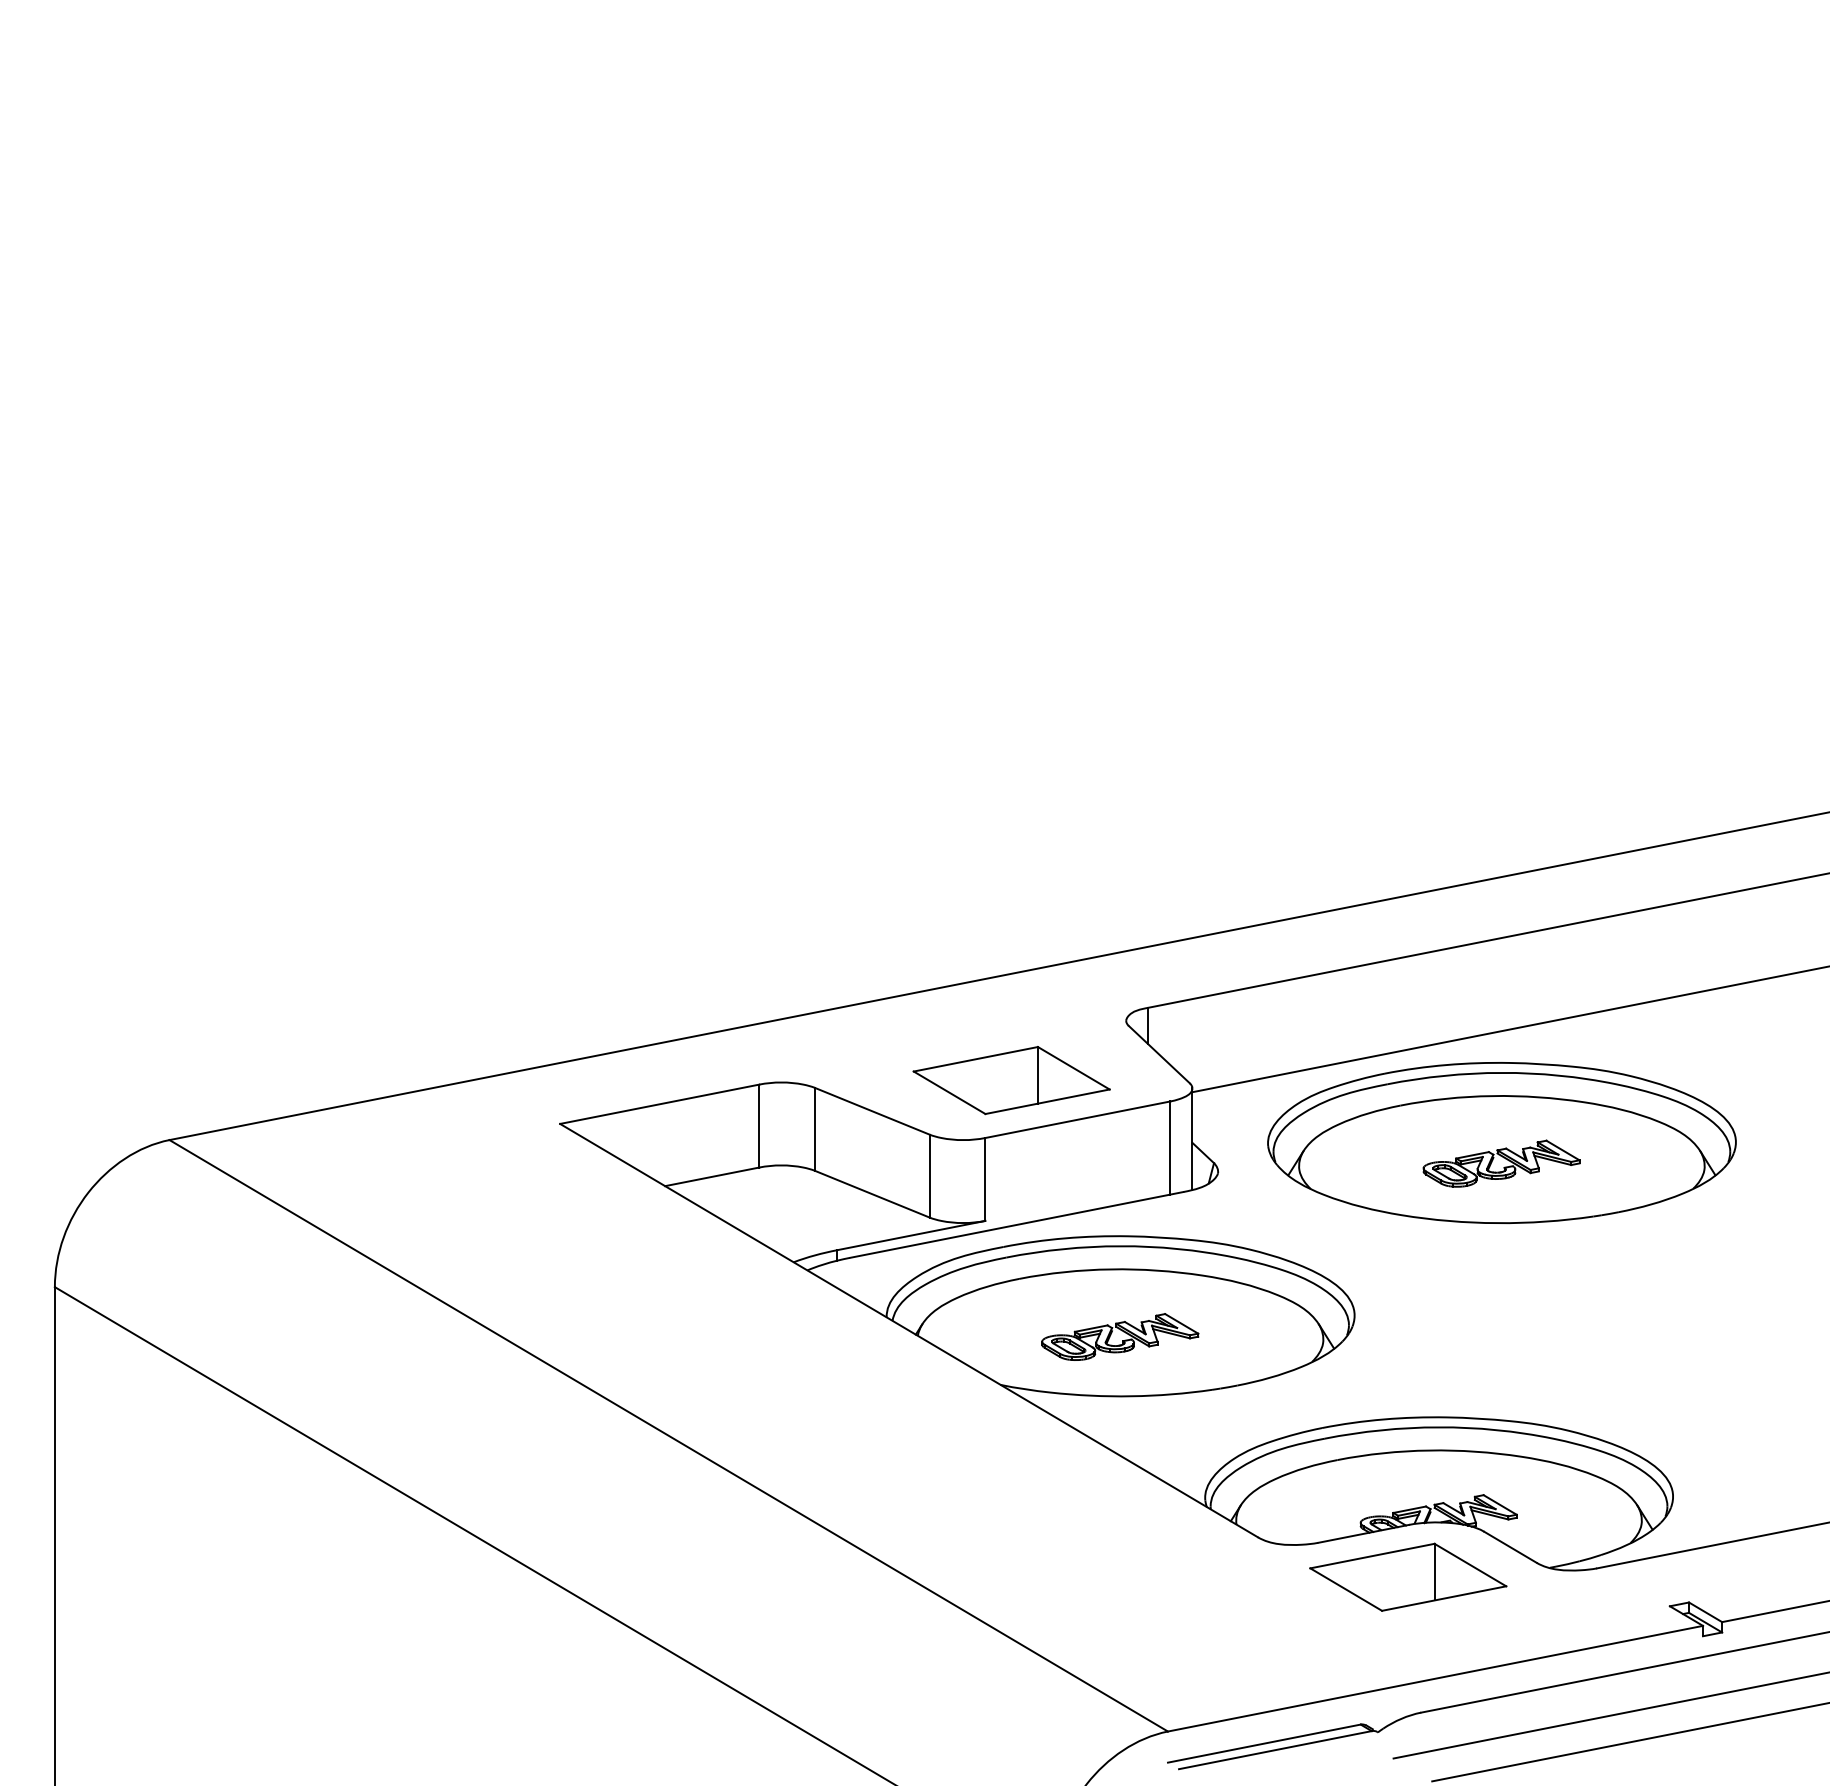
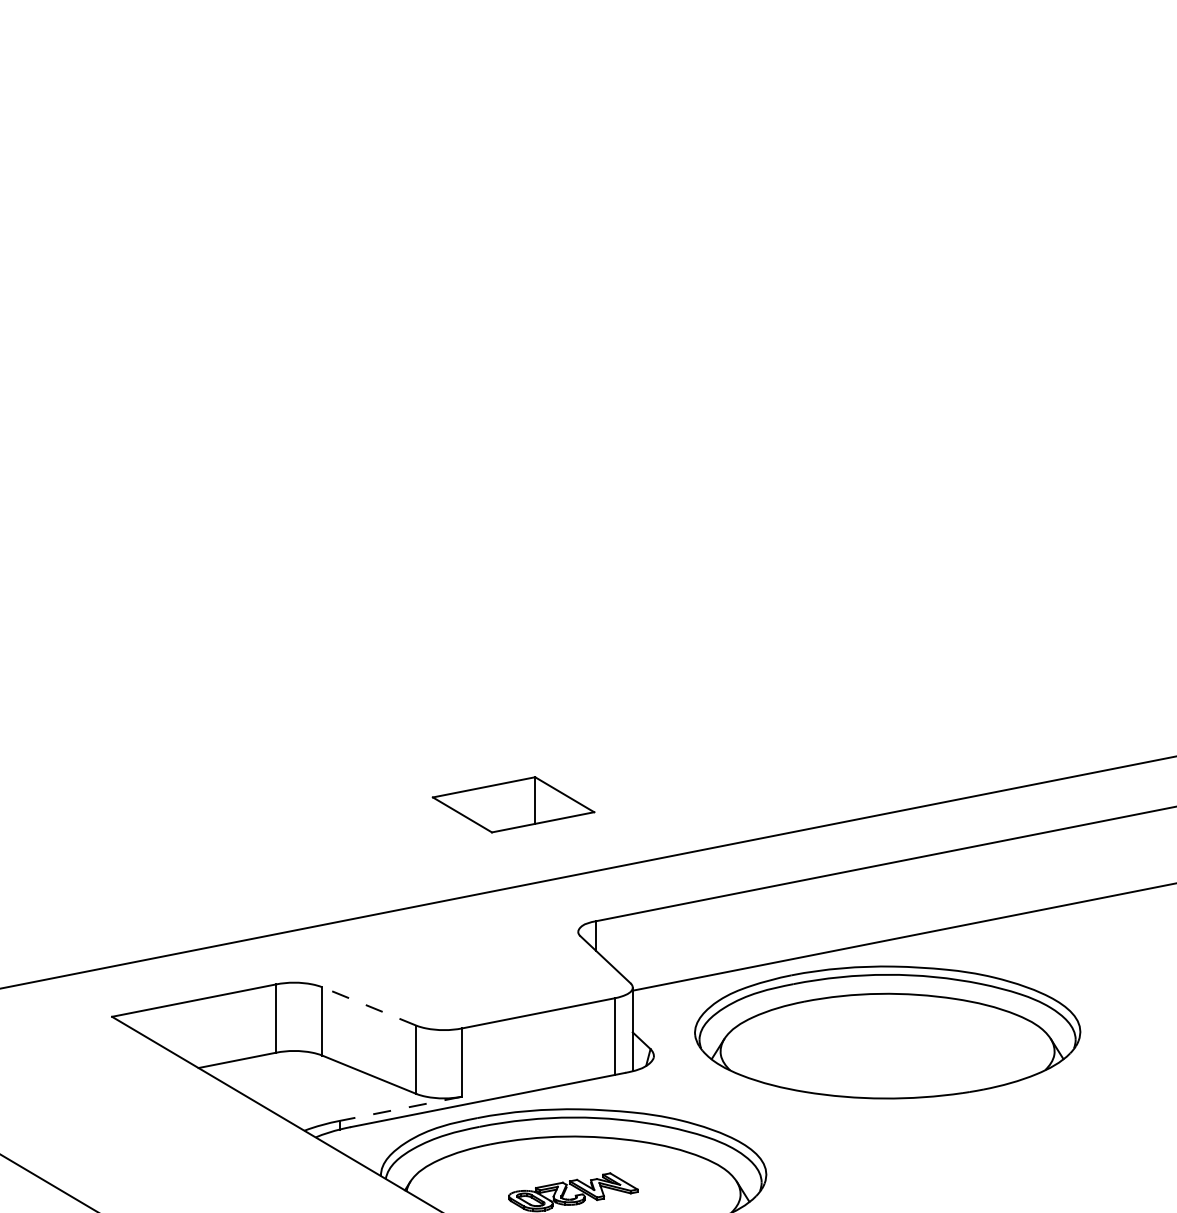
part: (1011, 1080) -> (513, 804), moved
line: (872, 1111) -> (369, 1006), solid -> dashed
part: (1501, 1163) -> (887, 1049), removed
line: (911, 1235) -> (401, 1108), solid -> dashed

